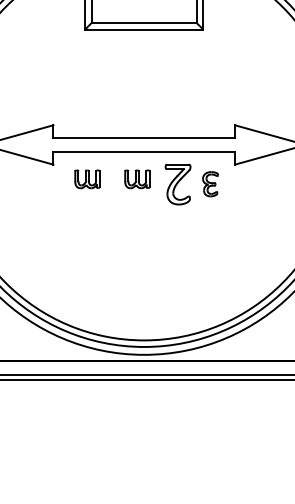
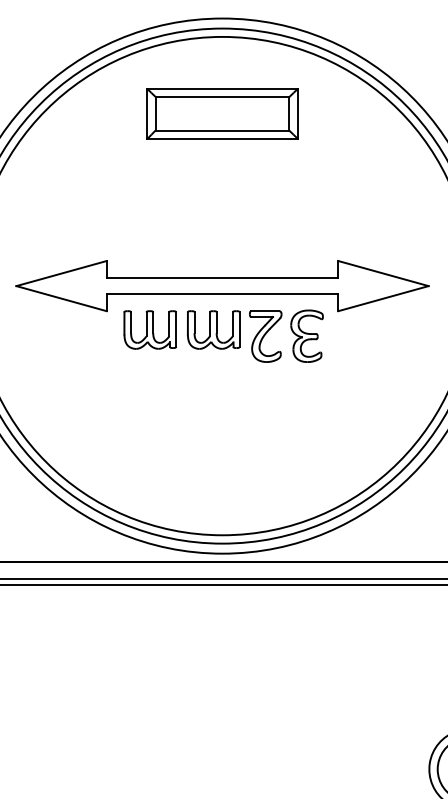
part: (86, 179) -> (149, 329), size x1.67
part: (137, 179) -> (213, 329), size x1.67
part: (210, 183) -> (306, 335), size x1.67

